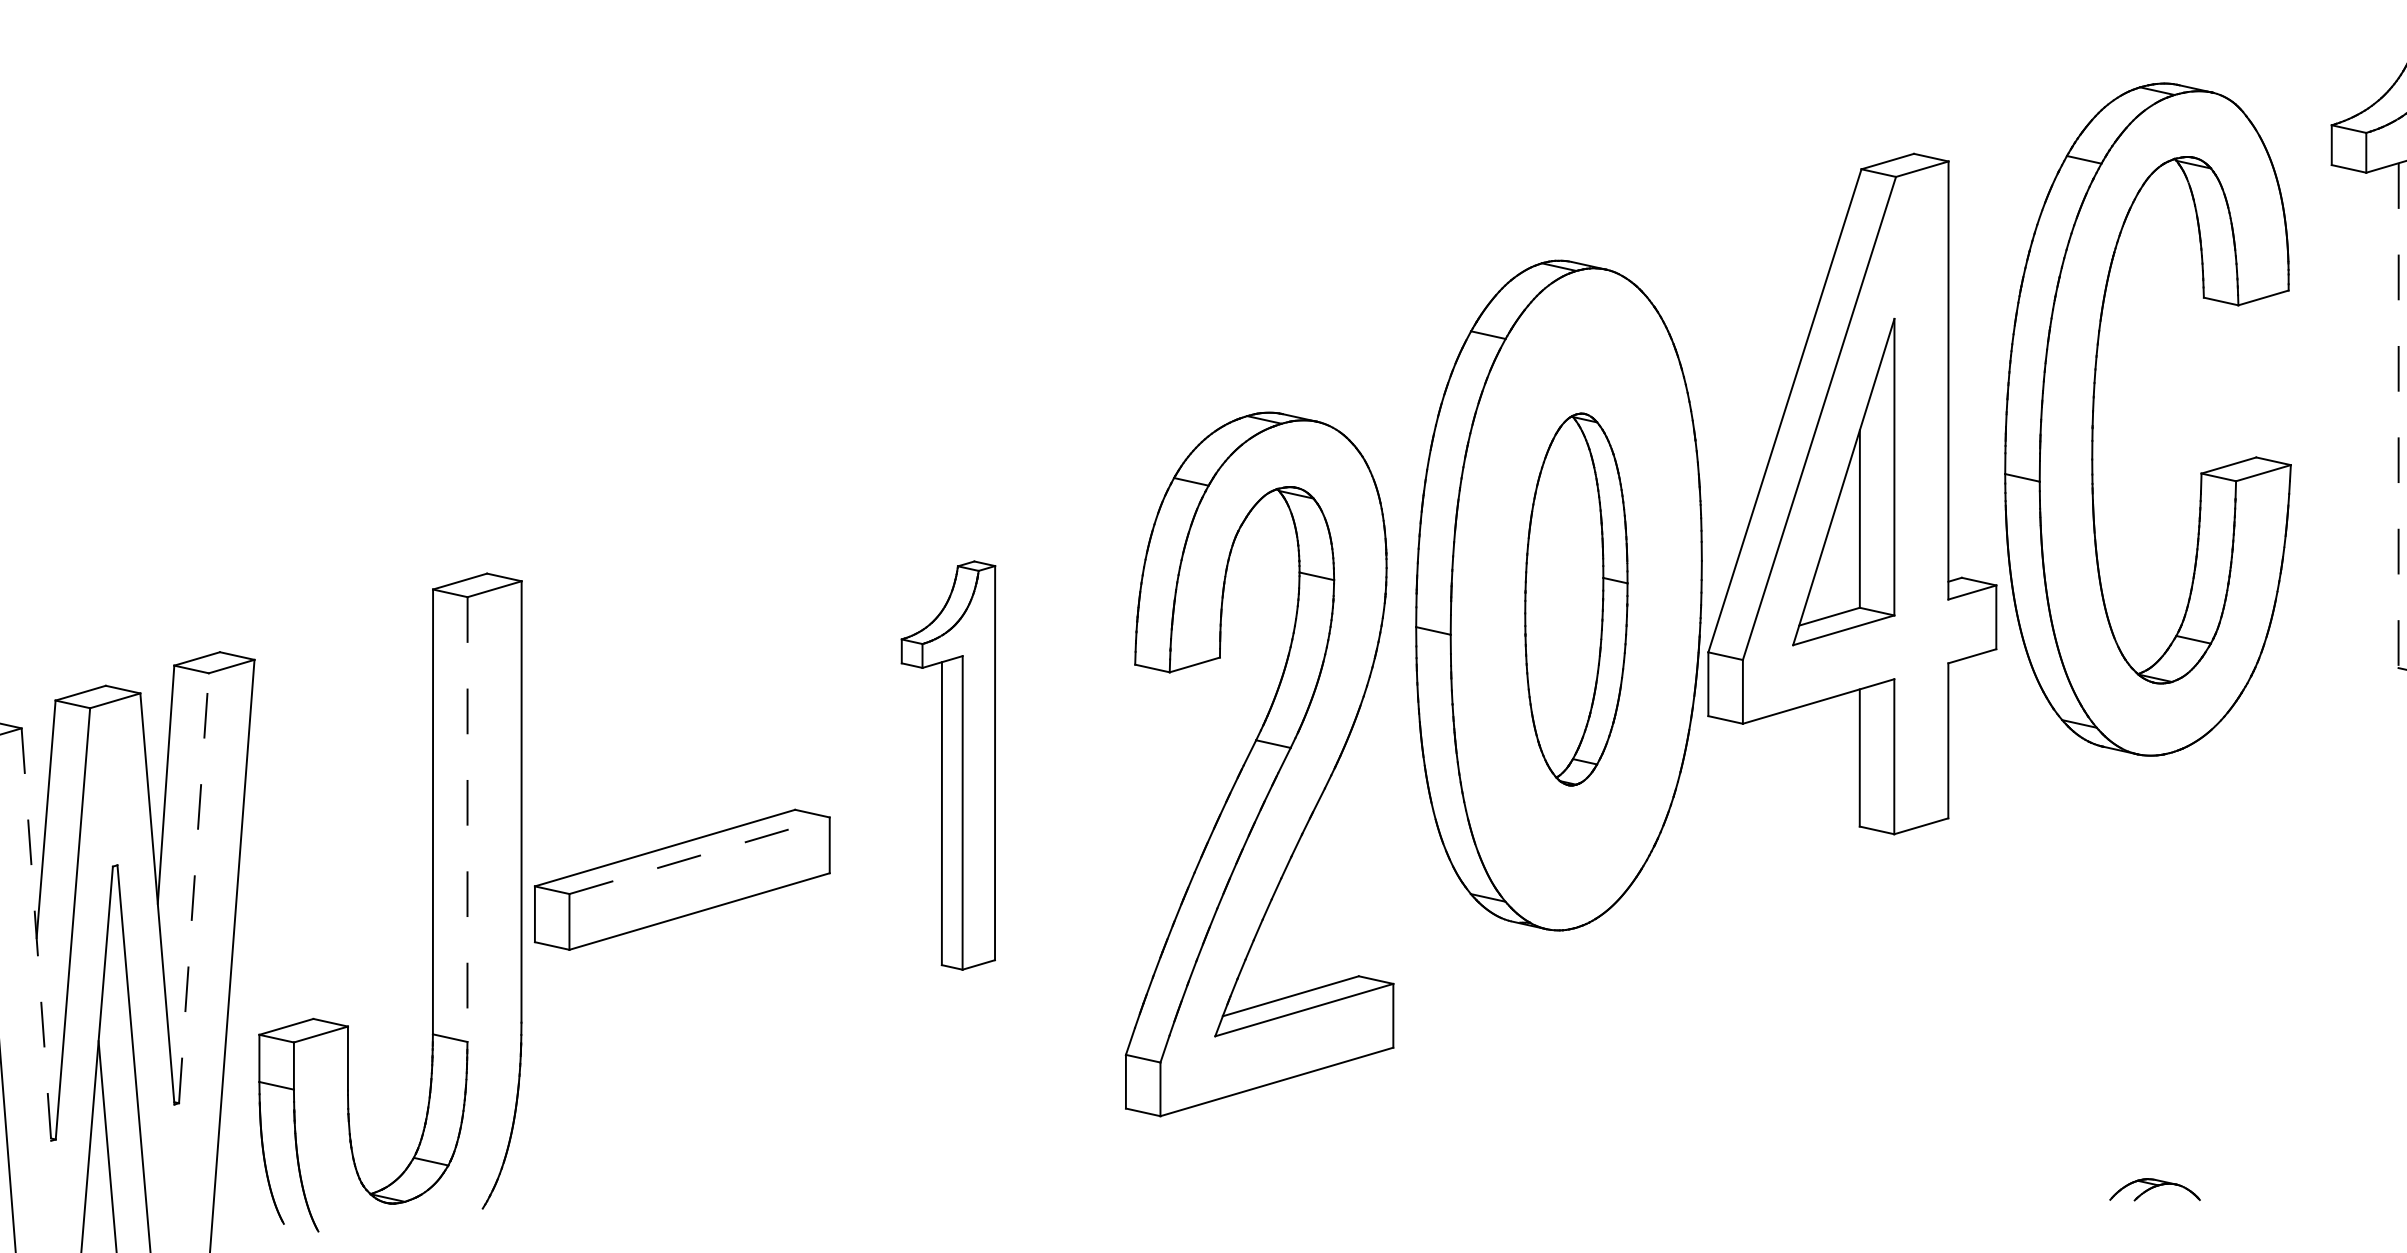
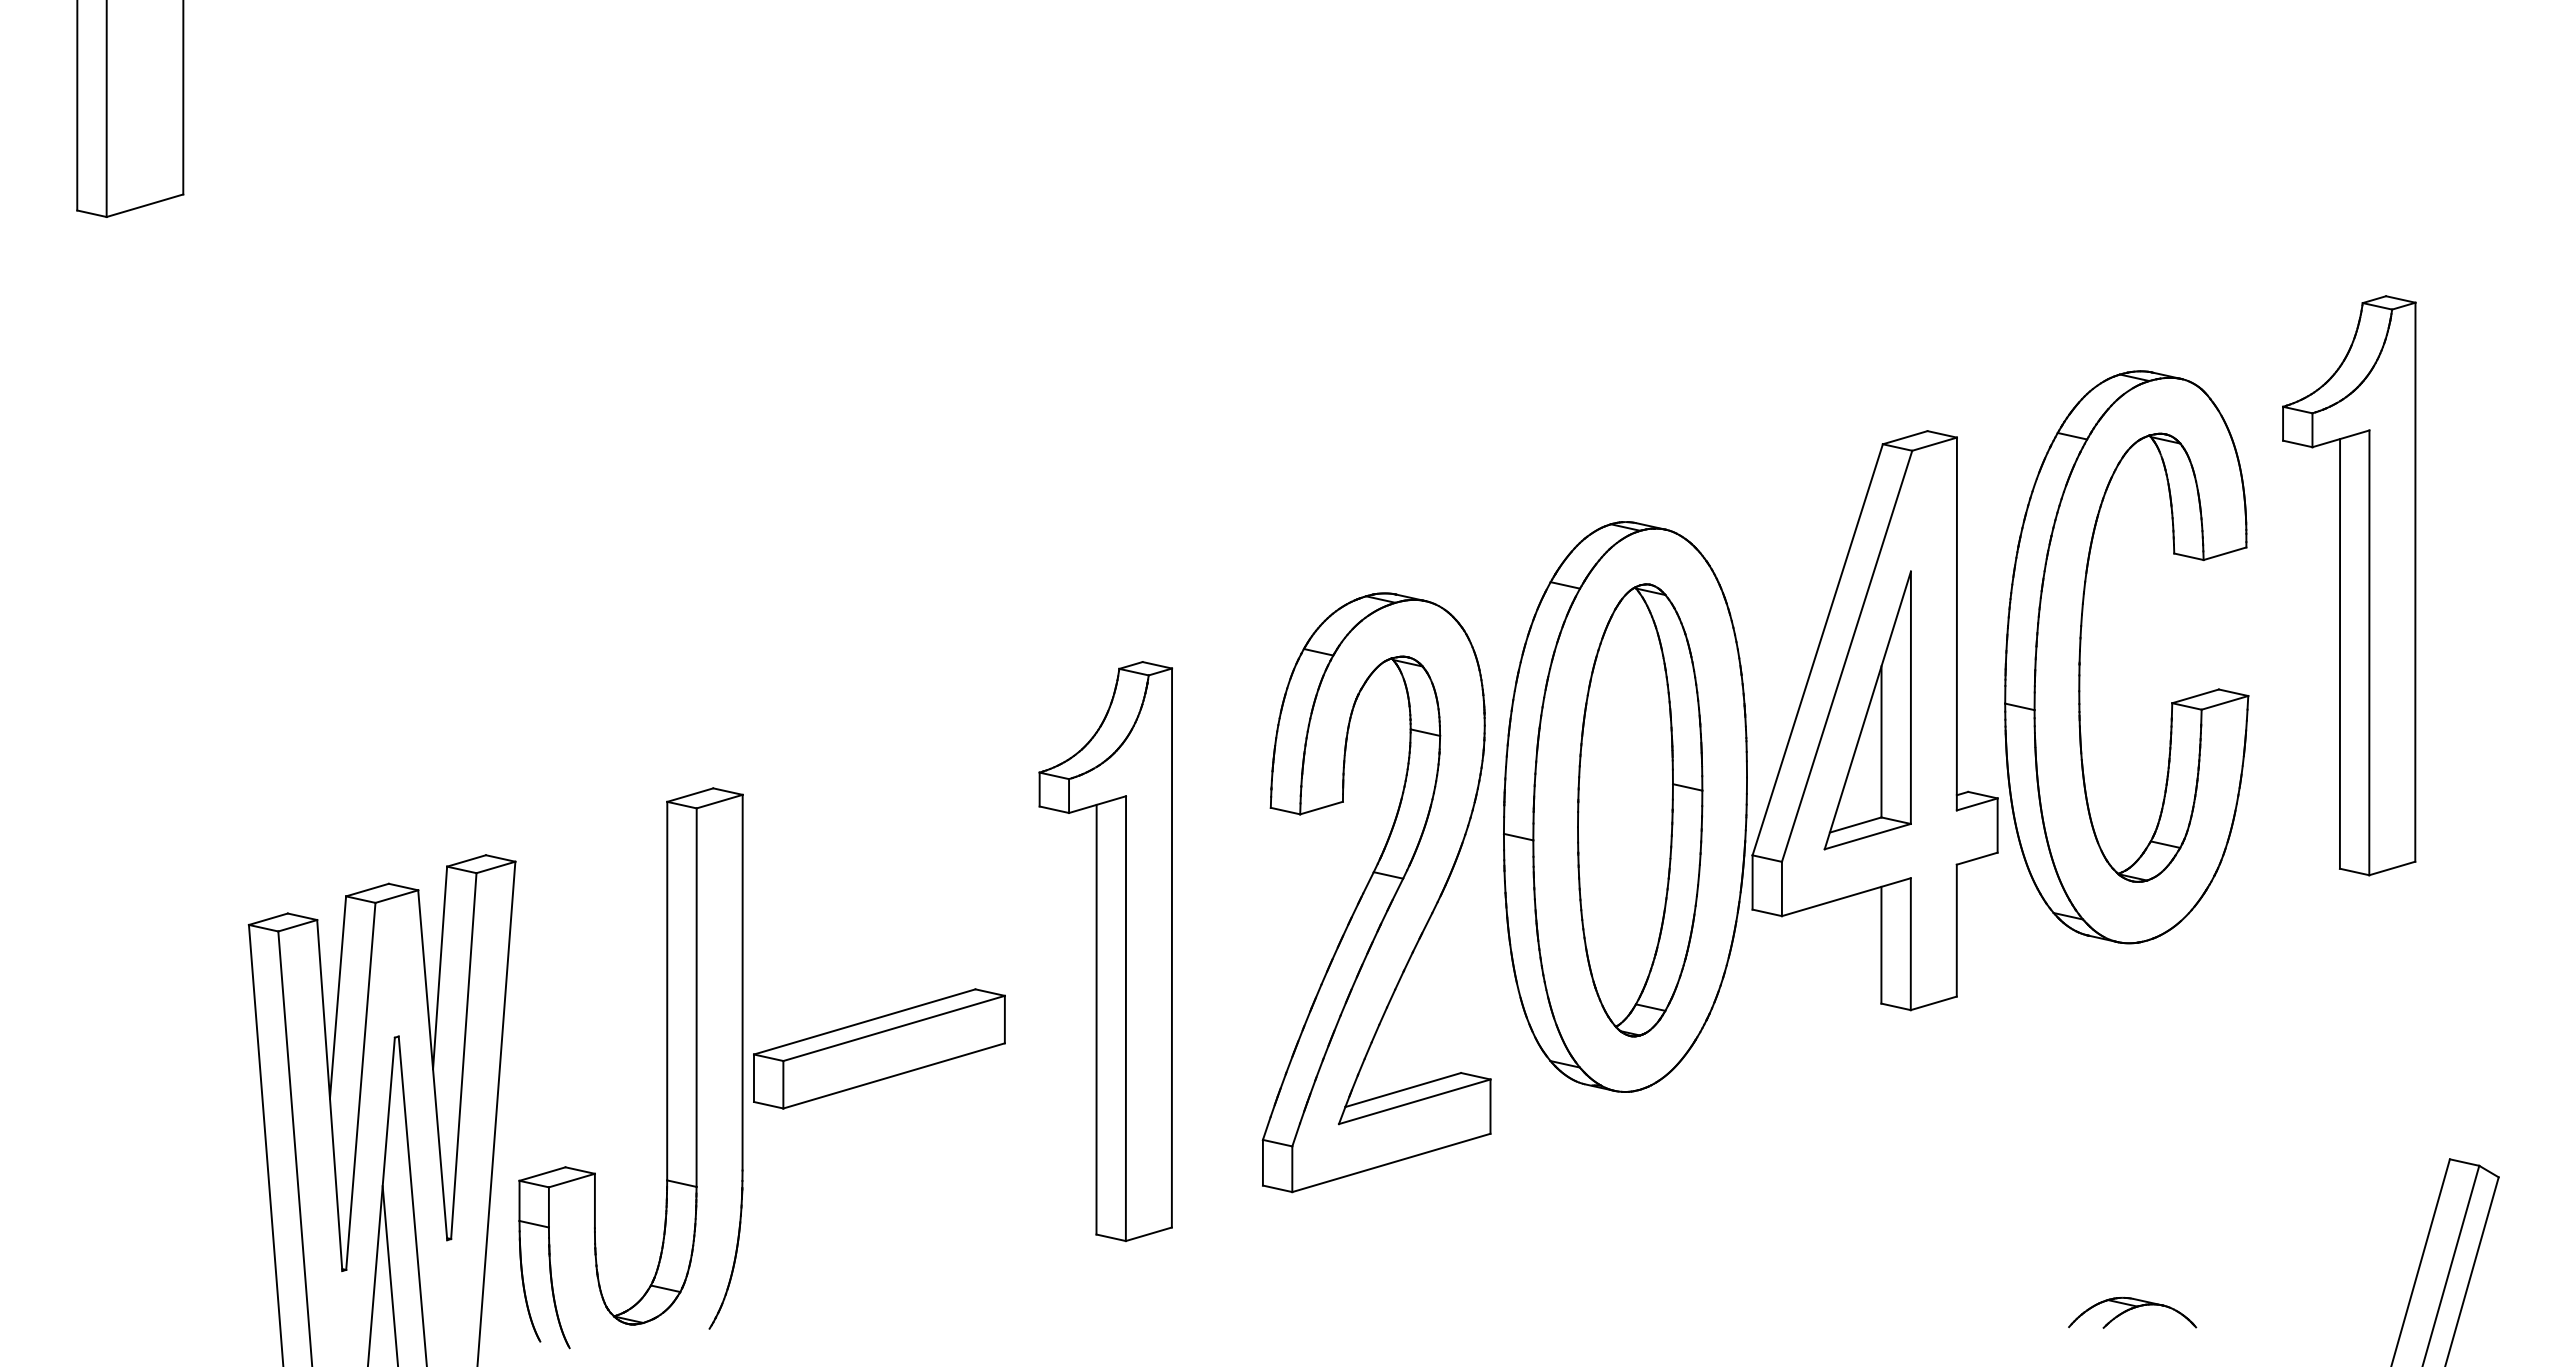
line: (2398, 415) -> (2339, 653), dashed -> solid
part: (1576, 599) -> (1640, 810), size x1.43
part: (1259, 764) -> (1376, 892), moved
part: (947, 765) -> (1105, 951), size x1.67
line: (467, 820) -> (696, 998), dashed -> solid
line: (700, 855) -> (894, 1028), dashed -> solid
line: (193, 887) -> (463, 1055), dashed -> solid
line: (36, 934) -> (329, 1095), dashed -> solid
part: (2154, 1189) -> (2132, 1312), size x1.67

